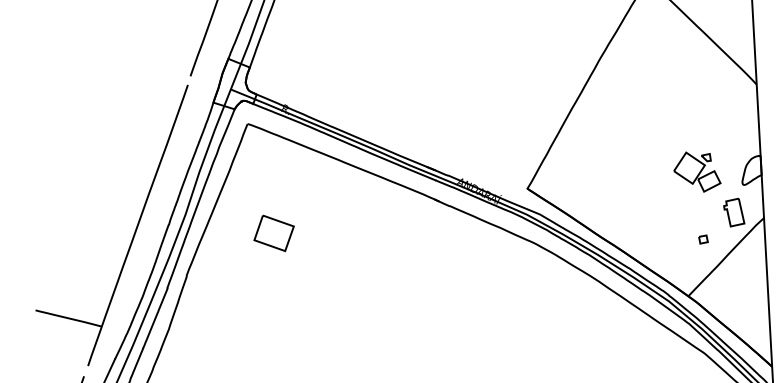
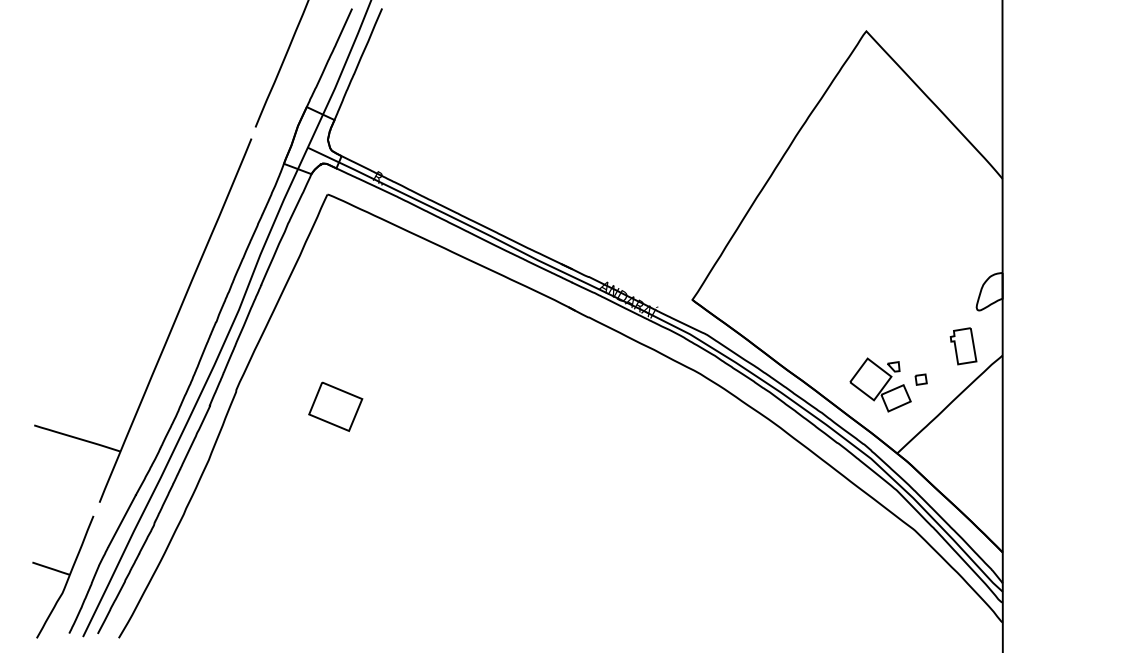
part: (696, 171) -> (880, 384), moved
part: (273, 233) -> (335, 406), moved

